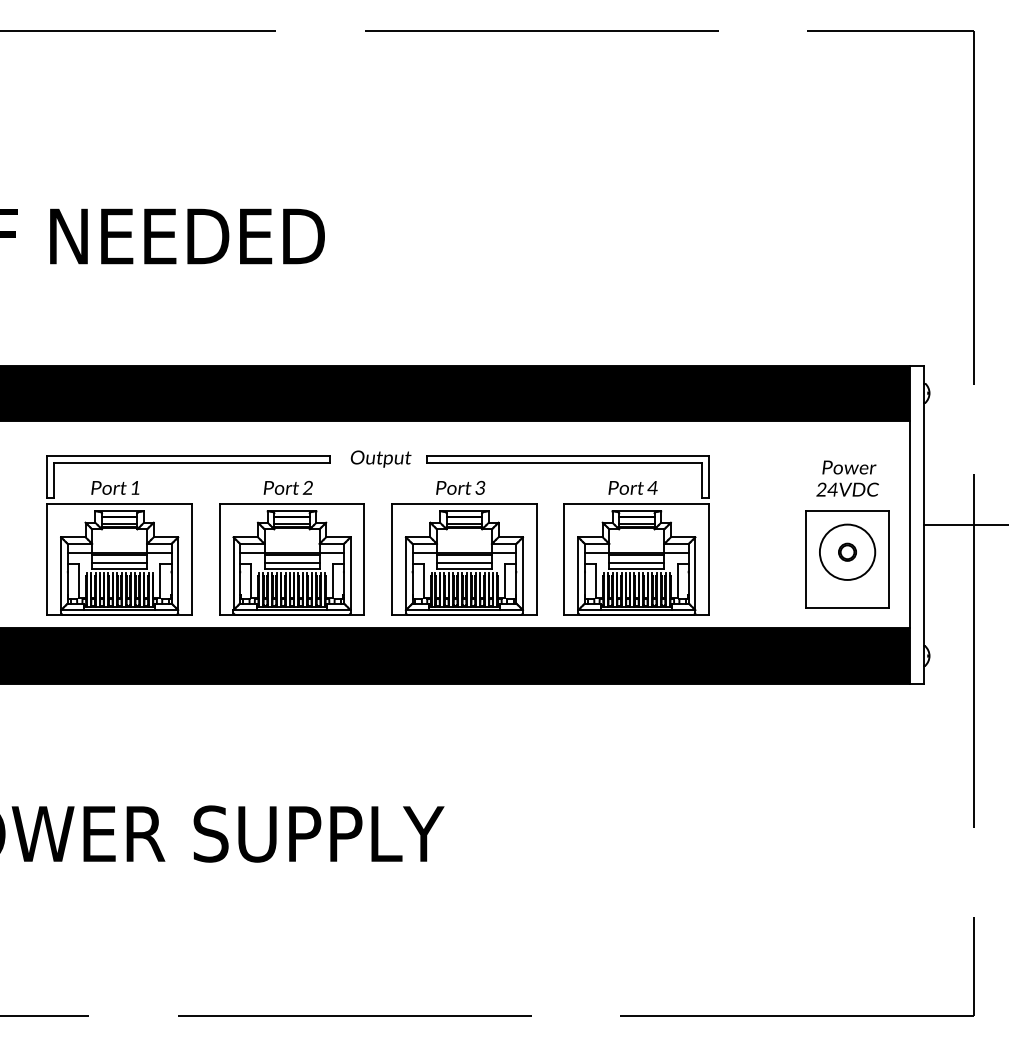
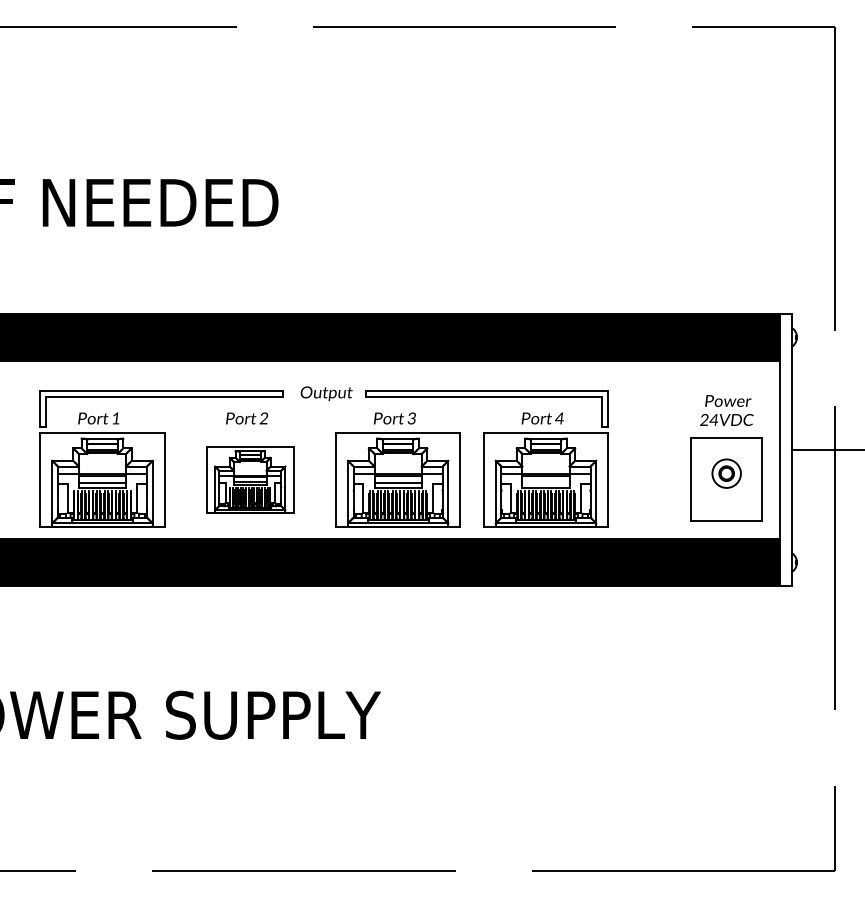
circle: (847, 552) -> (726, 473), size x0.6
part: (291, 559) -> (249, 479), size x0.7
line: (636, 563) -> (545, 483), removed

